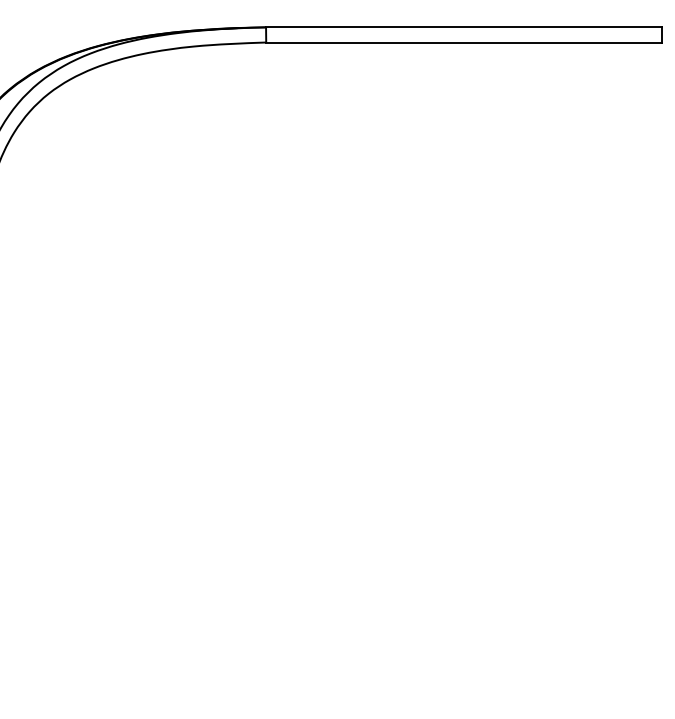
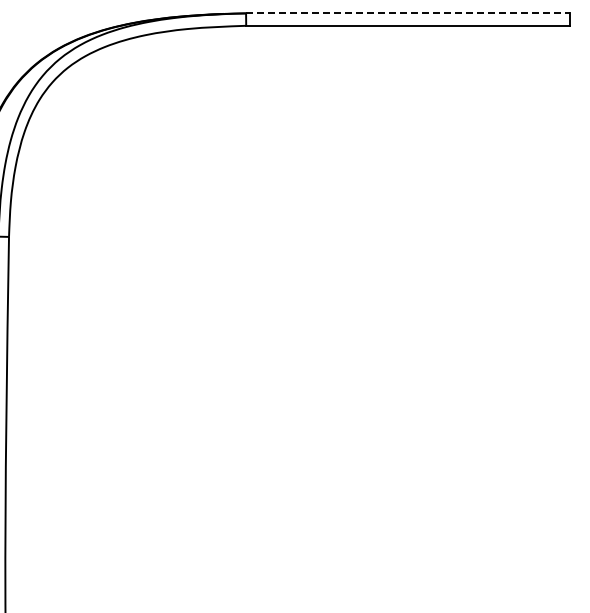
line: (464, 27) -> (408, 13), solid -> dashed

